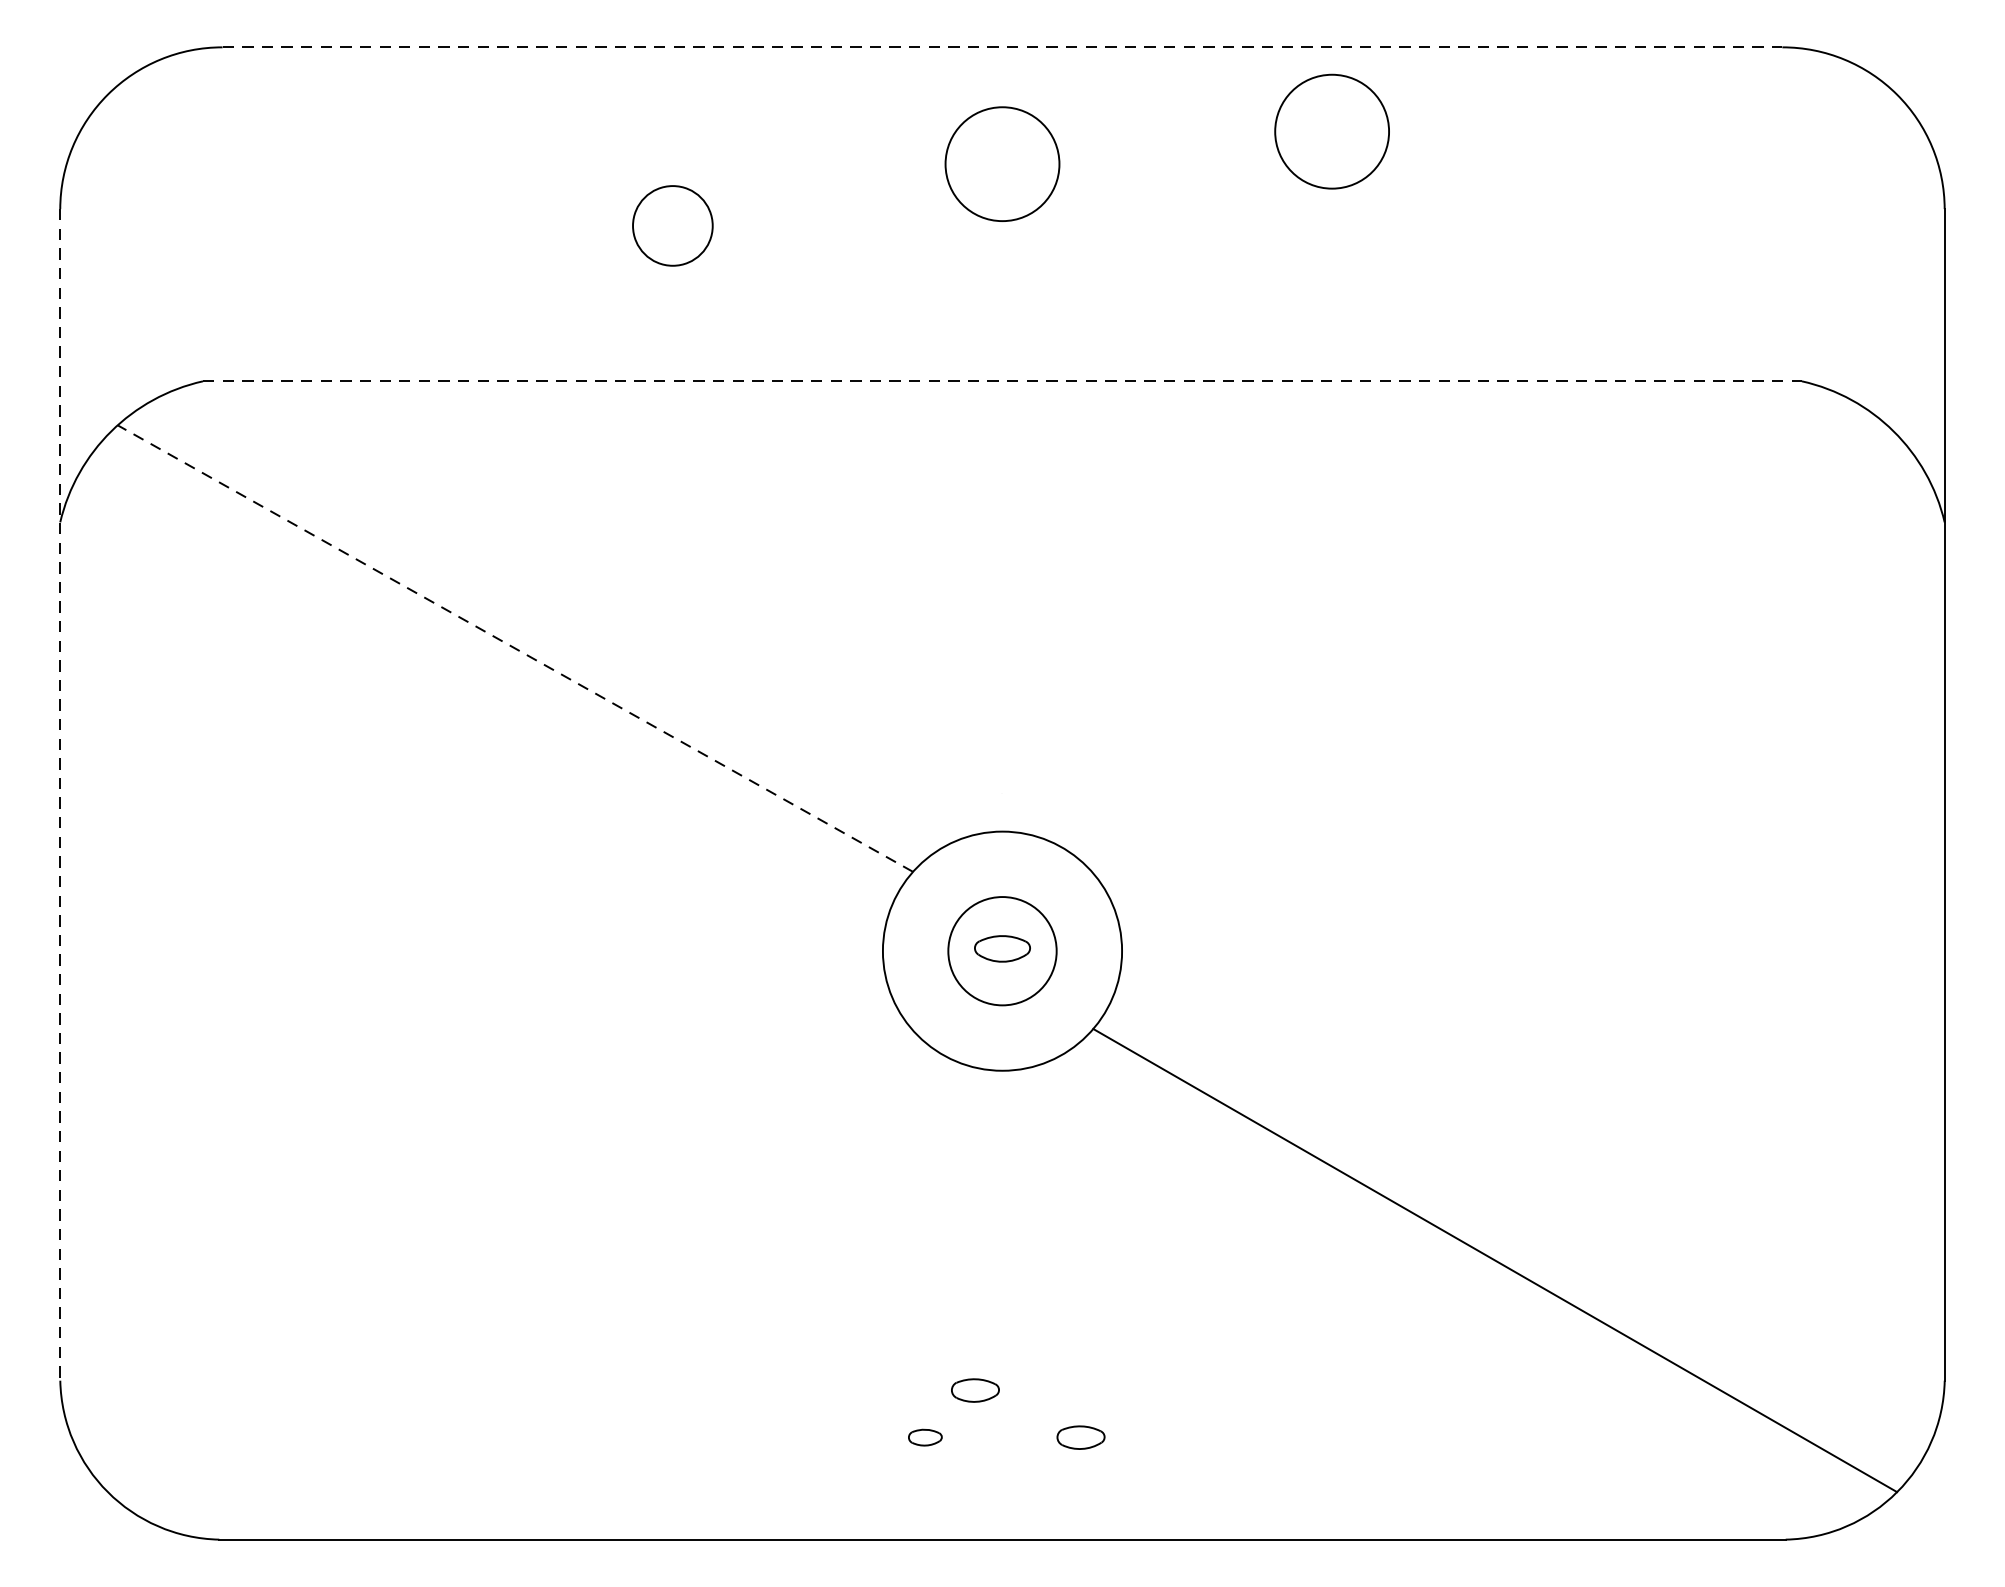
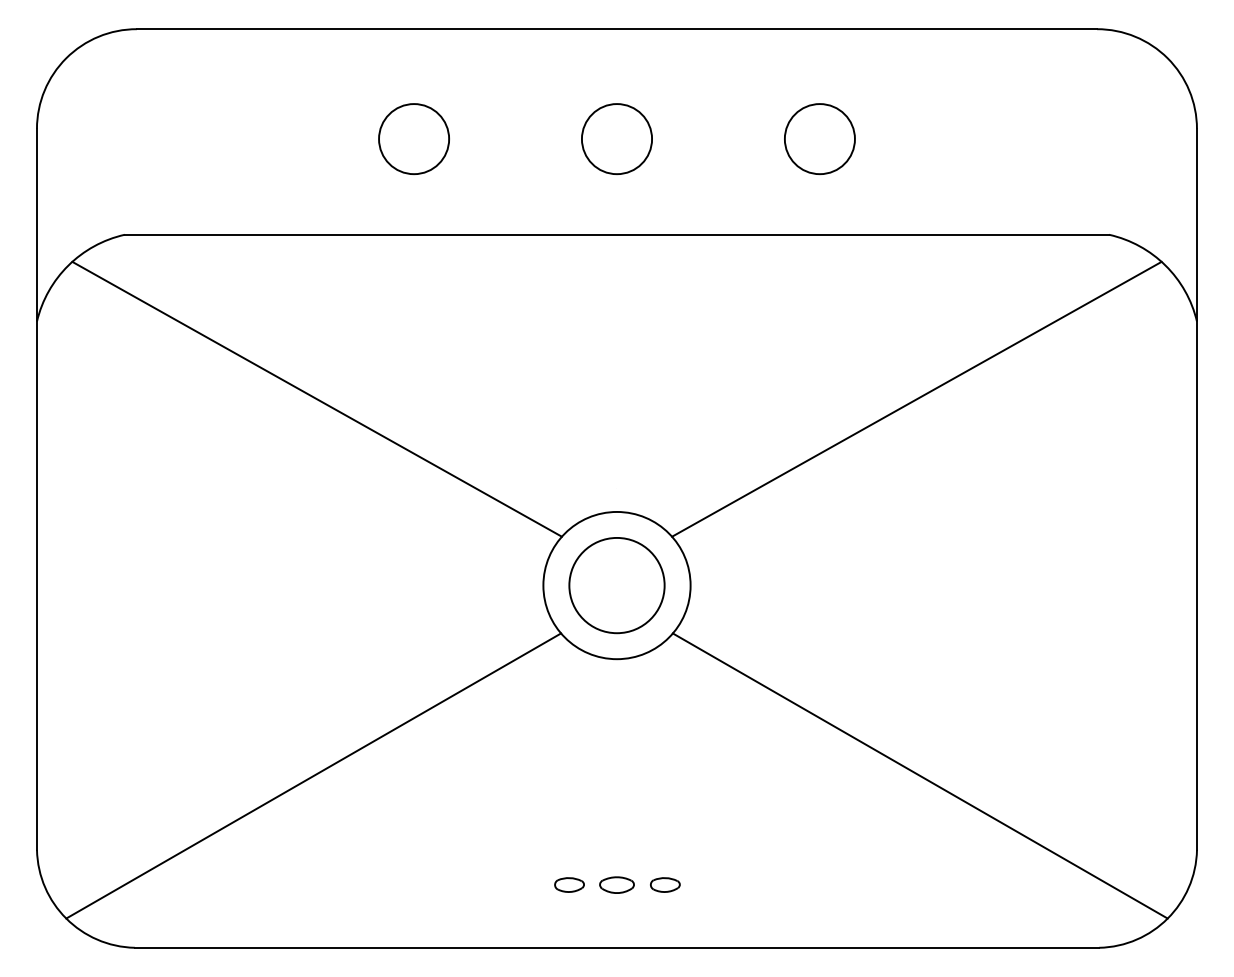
line: (1003, 47) -> (617, 29), dashed -> solid
circle: (1331, 130) -> (819, 138), moved
circle: (1001, 163) -> (616, 138), moved
circle: (673, 226) -> (414, 139), size x1.43
line: (1003, 380) -> (617, 234), dashed -> solid
line: (1489, 647) -> (916, 398), added
line: (515, 648) -> (317, 399), dashed -> solid
line: (61, 795) -> (37, 489), dashed -> solid
part: (1001, 947) -> (616, 884), moved
circle: (1001, 951) -> (616, 585), size x1.43
line: (509, 1259) -> (313, 775), added
part: (975, 1389) -> (600, 855), removed
part: (925, 1436) -> (569, 884), size x1.43

